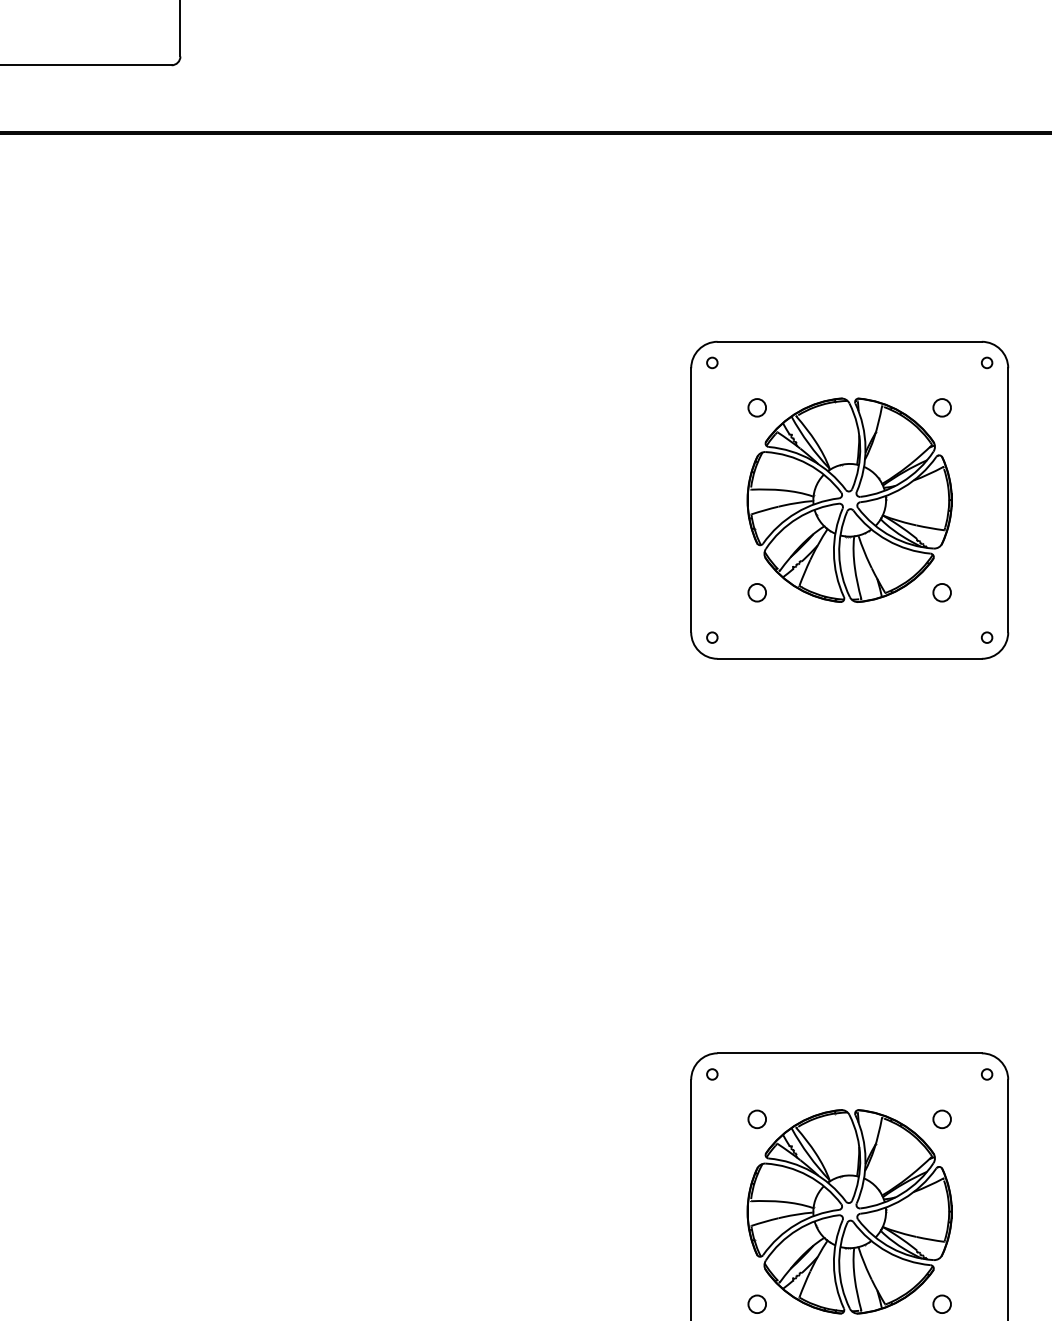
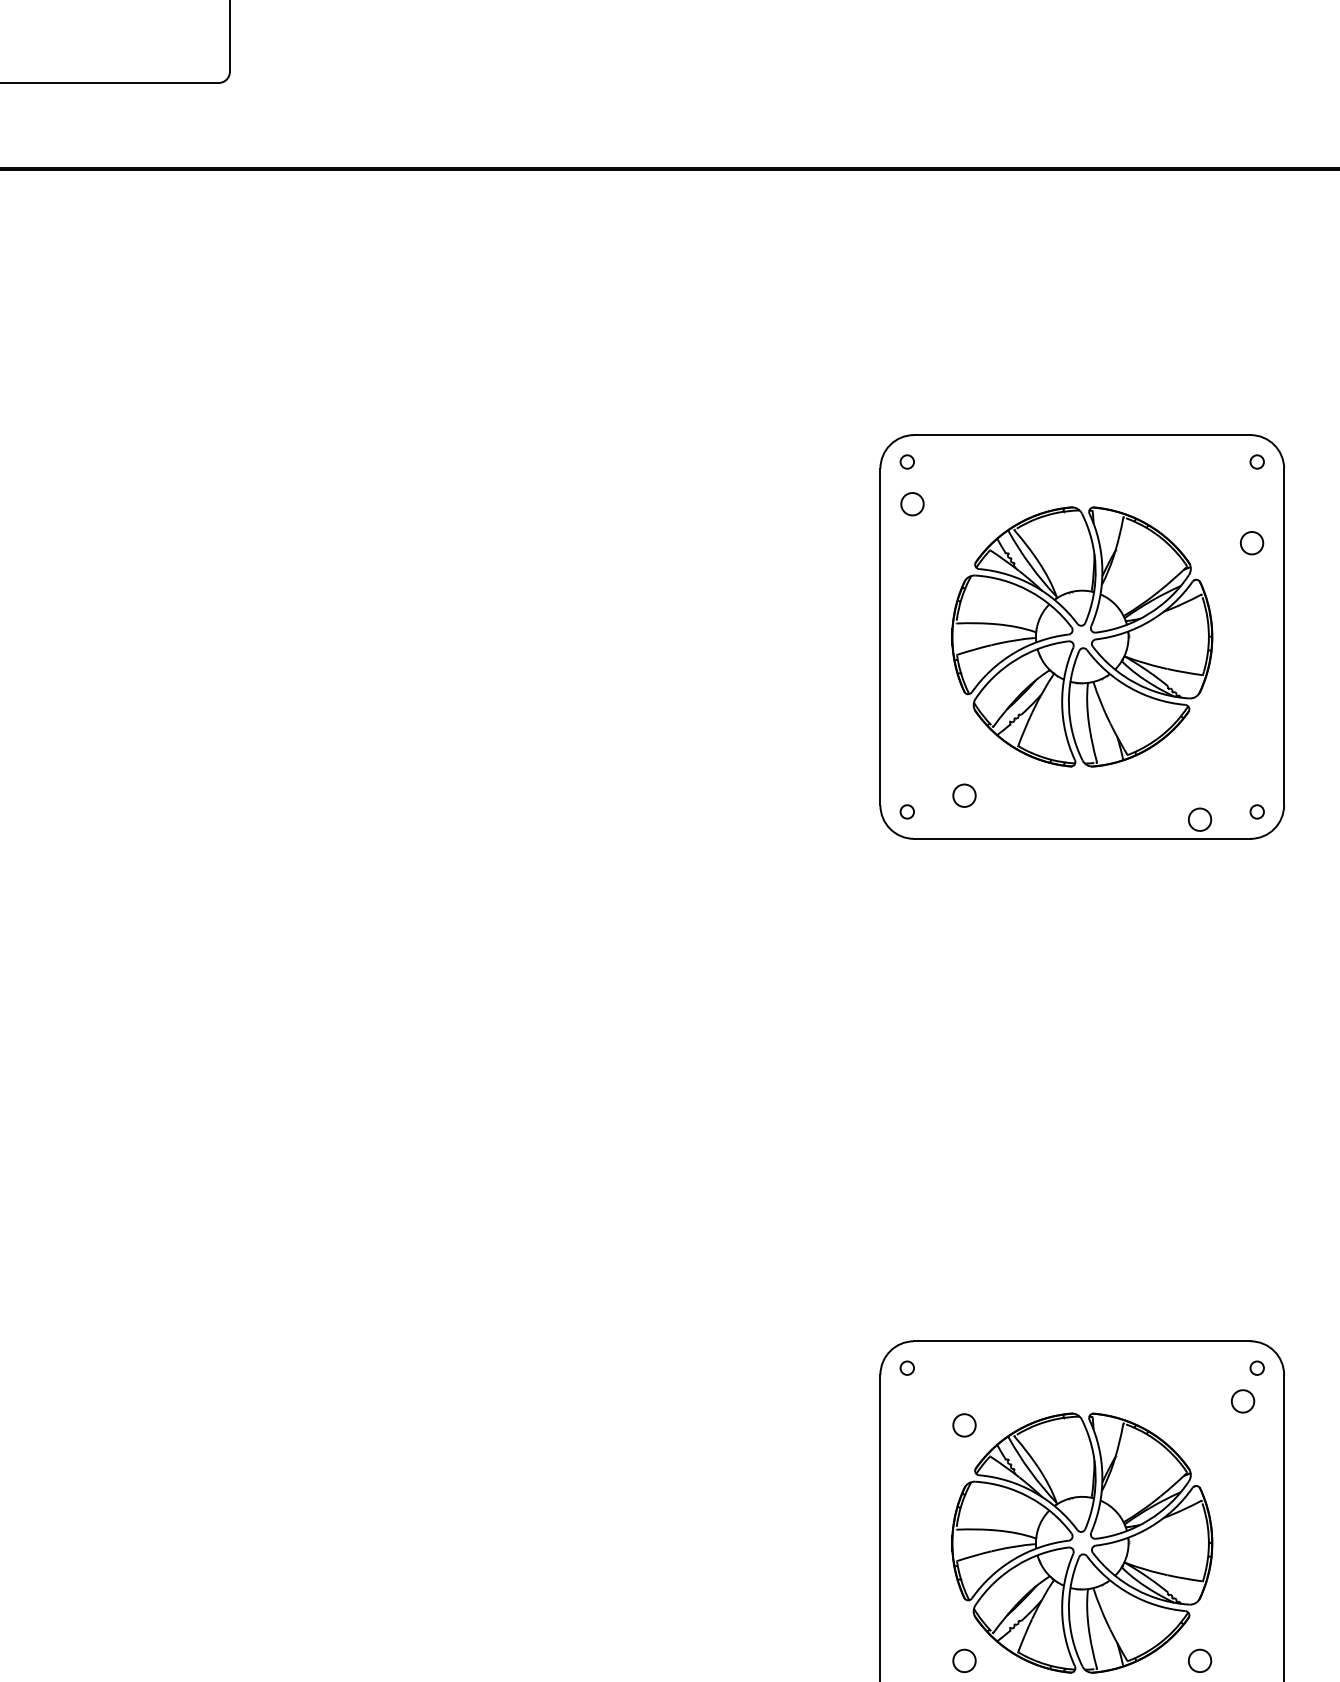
circle: (757, 408) -> (912, 504), moved
circle: (942, 408) -> (1252, 543), moved
circle: (757, 592) -> (964, 795), moved
circle: (942, 592) -> (1200, 819), moved
circle: (942, 1119) -> (1243, 1401), moved

